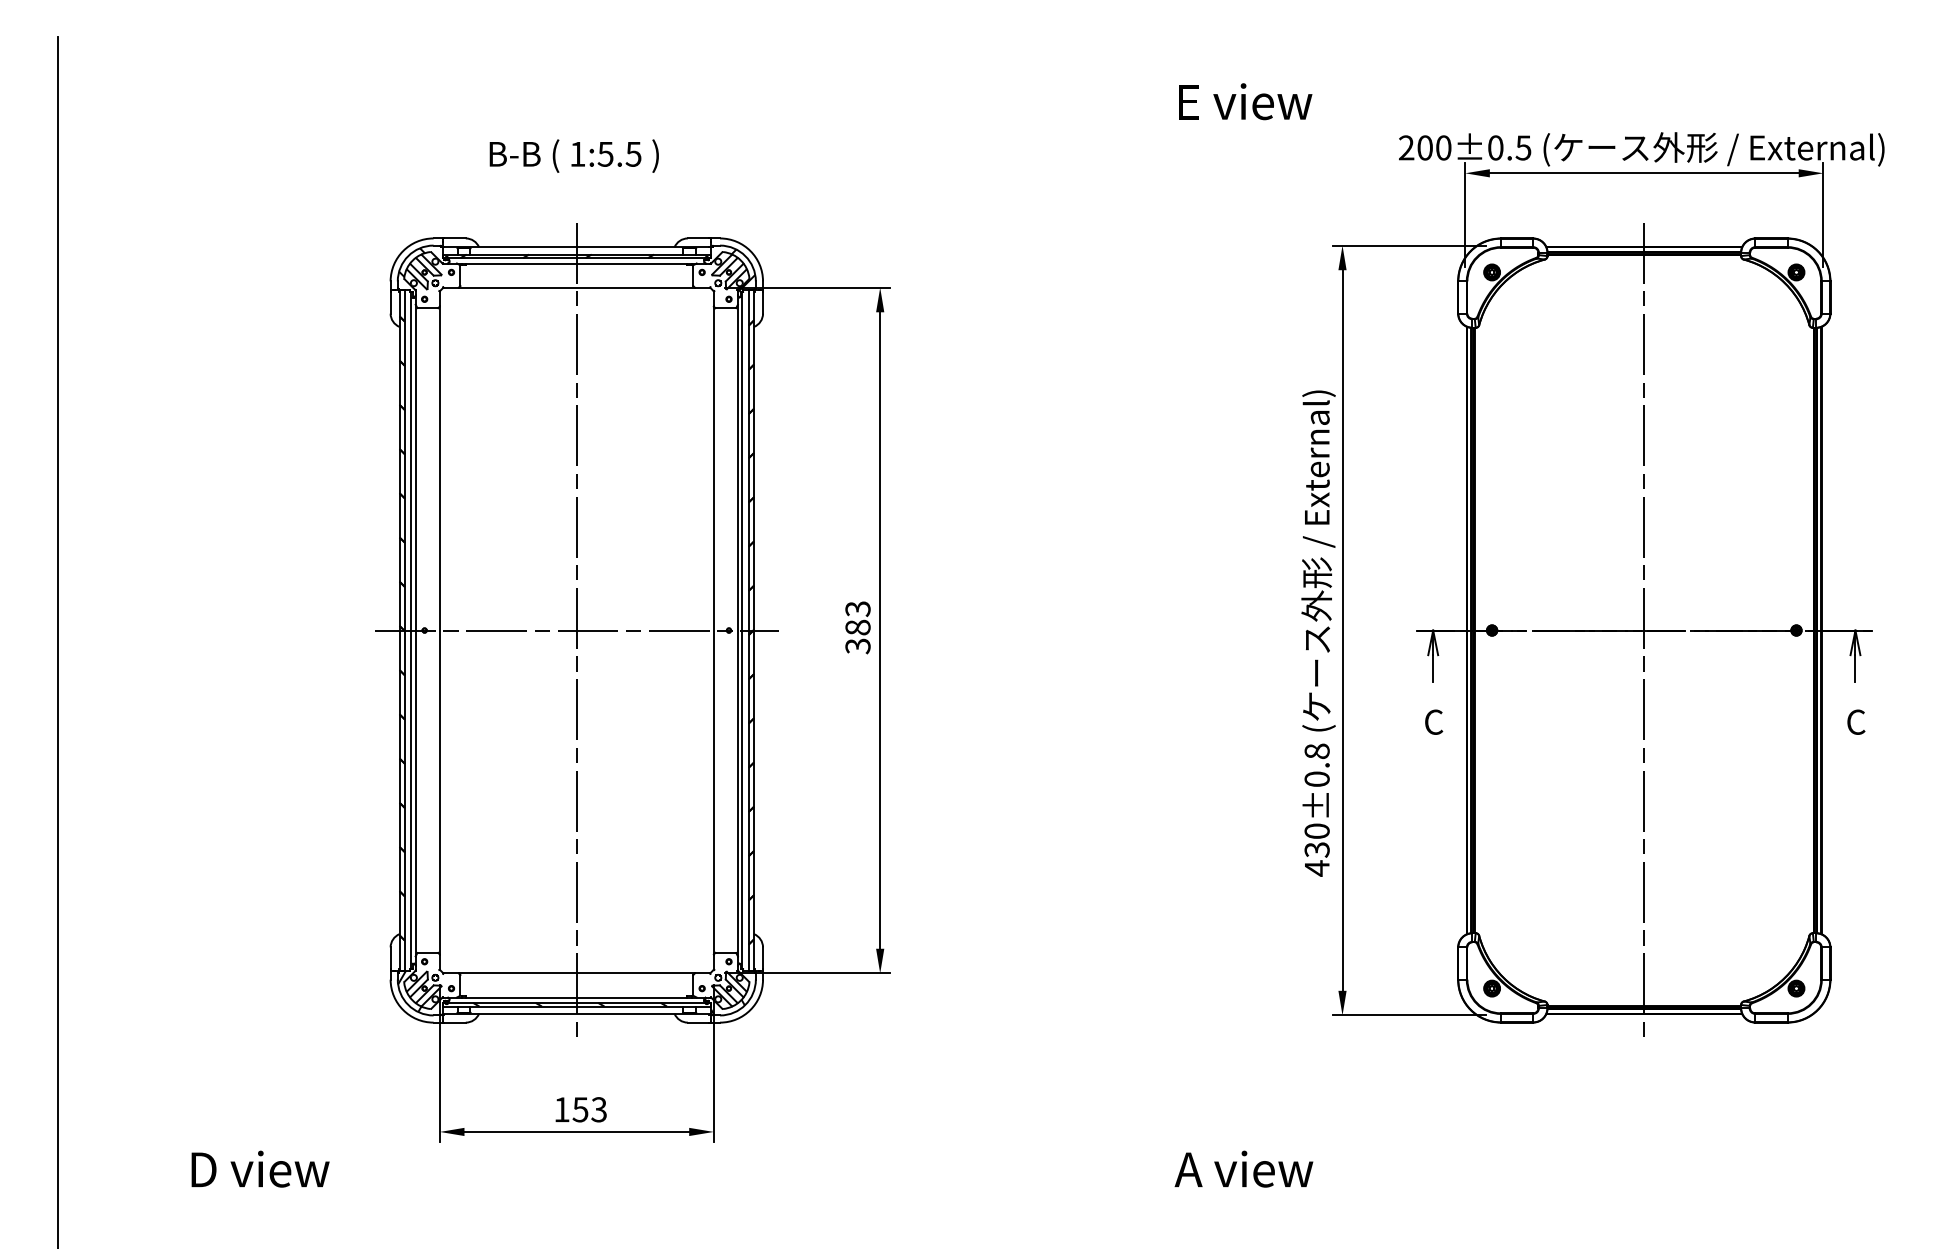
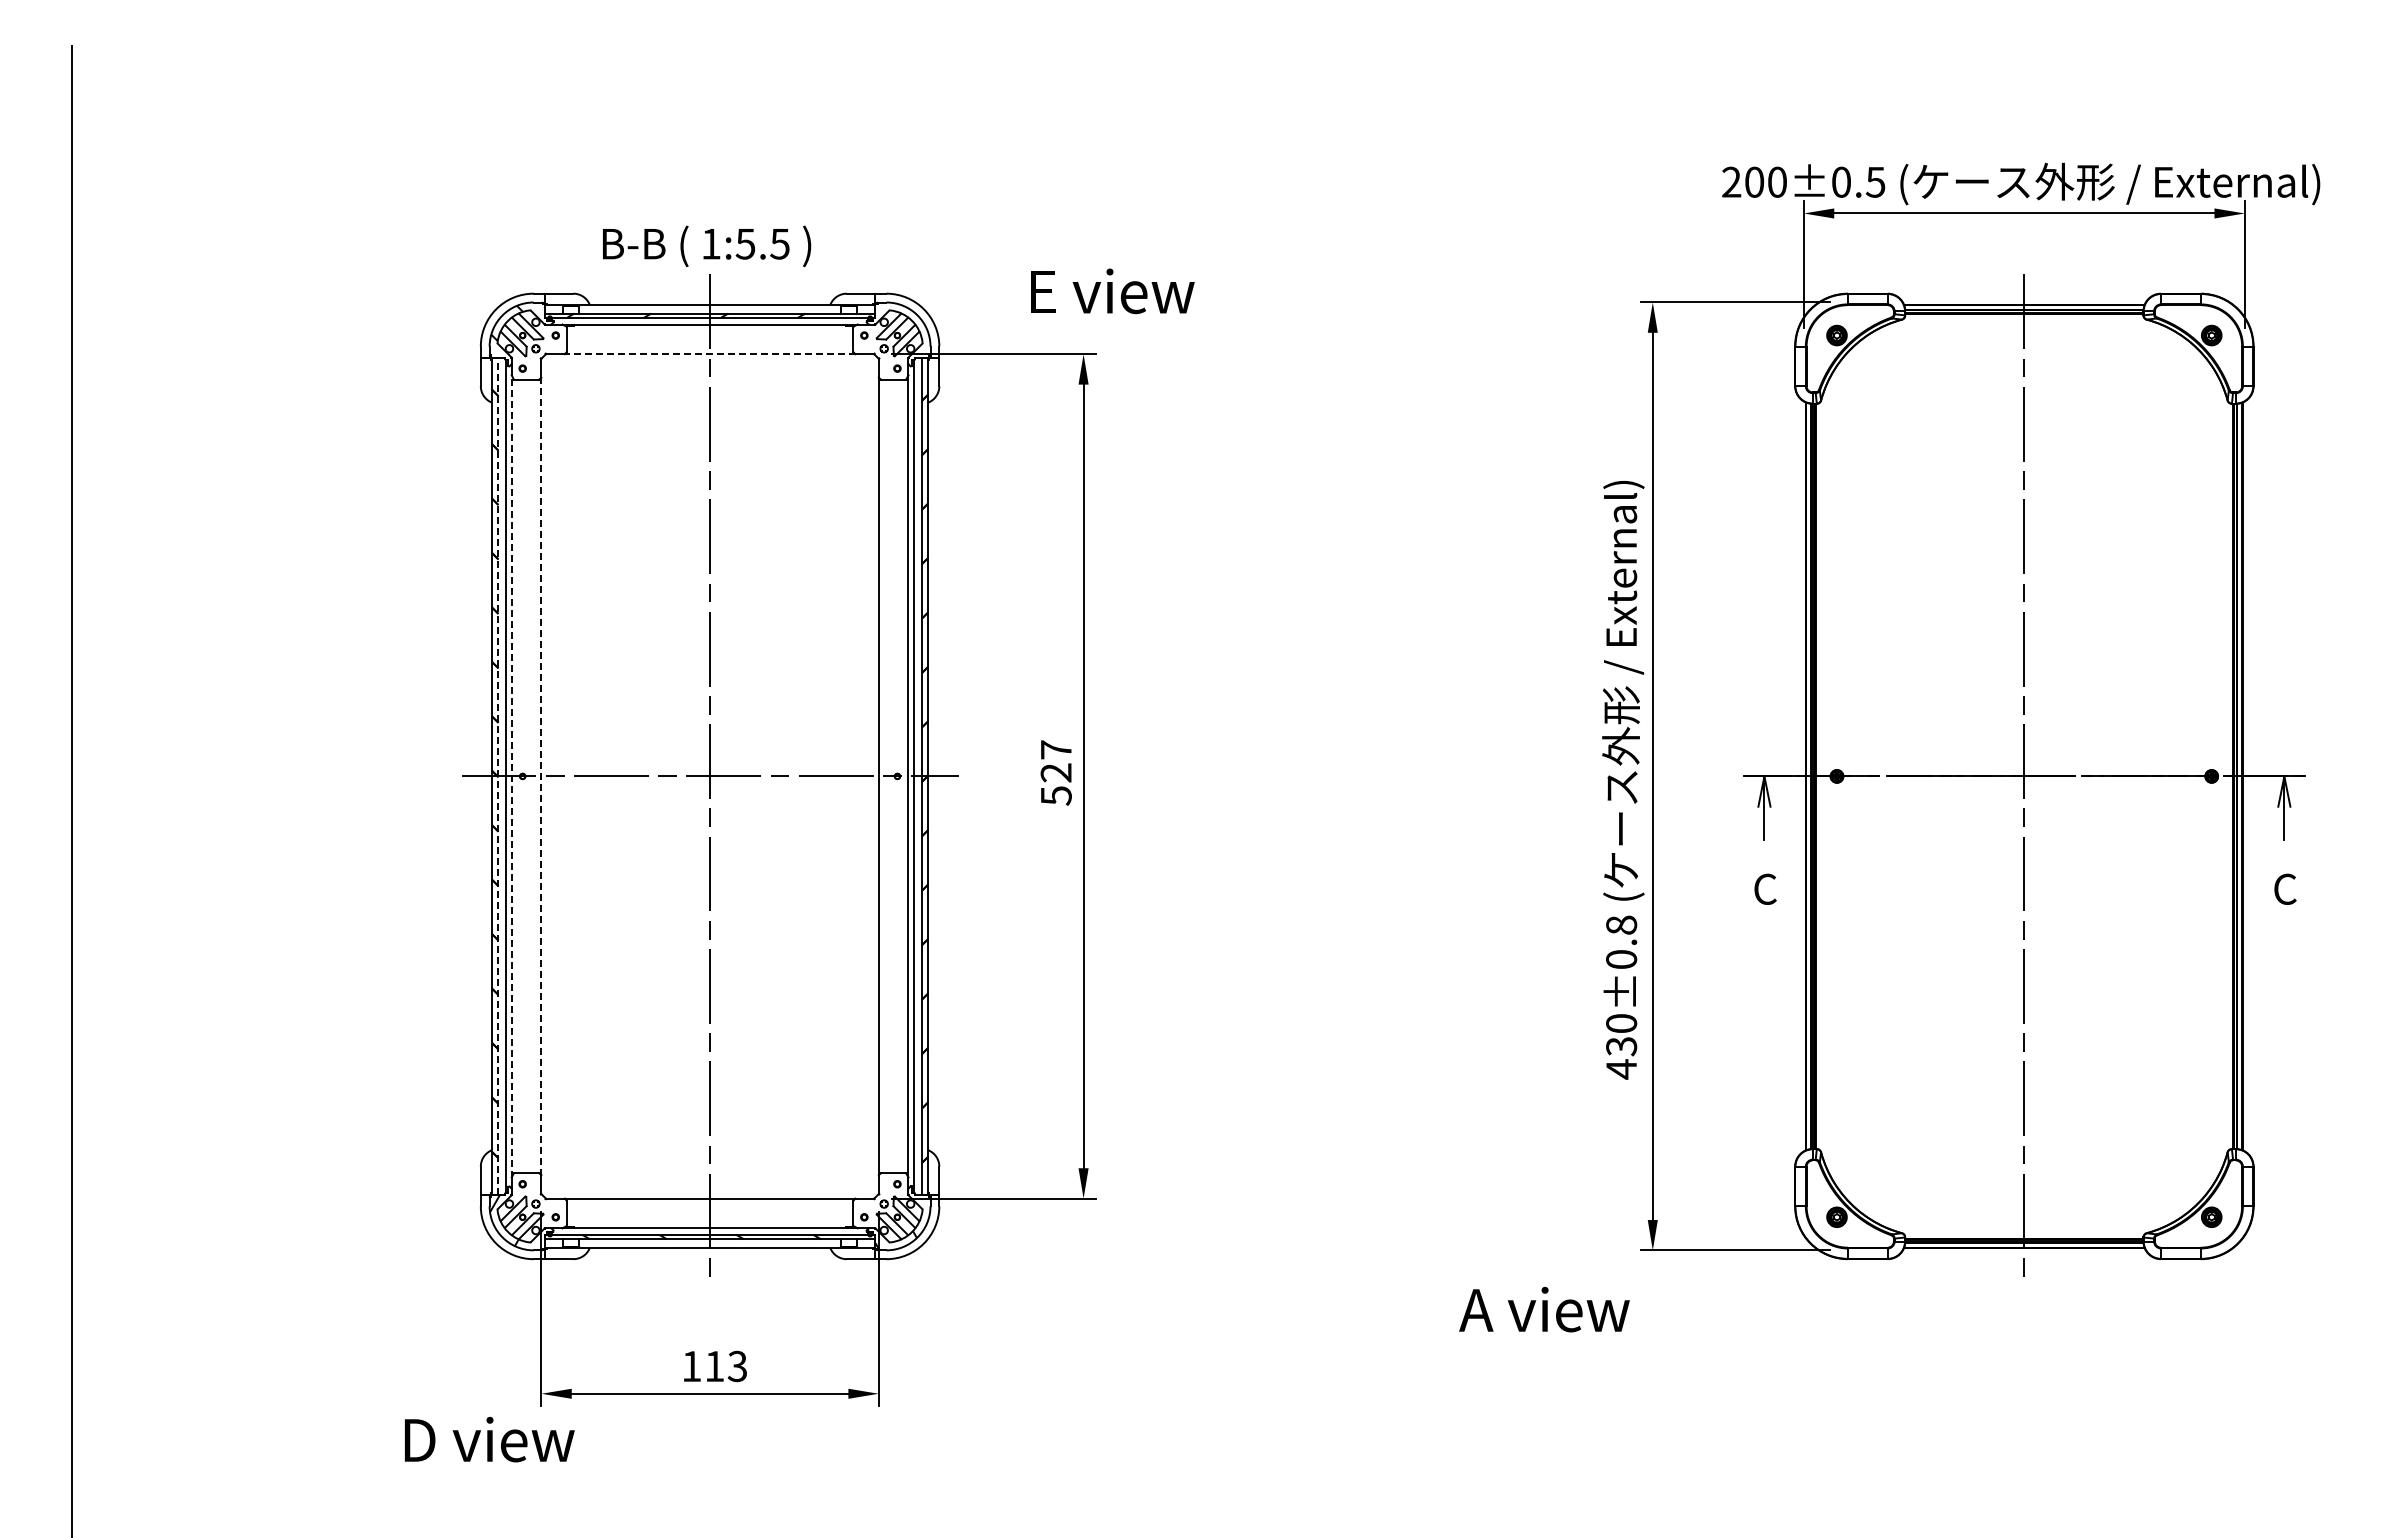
text: (1245, 101) -> (1112, 291), moved
text: (574, 156) -> (707, 246), moved
hatch: (742, 270) -> (914, 333), removed
line: (577, 287) -> (710, 354), solid -> dashed
text: (857, 627) -> (1055, 772), 383 -> 527
line: (415, 629) -> (511, 775), solid -> dashed
line: (439, 629) -> (541, 775), solid -> dashed
line: (404, 630) -> (498, 776), solid -> dashed
text: (580, 1109) -> (714, 1366), 153 -> 113
text: (260, 1169) -> (489, 1439), moved
text: (1243, 1169) -> (1544, 1309), moved

